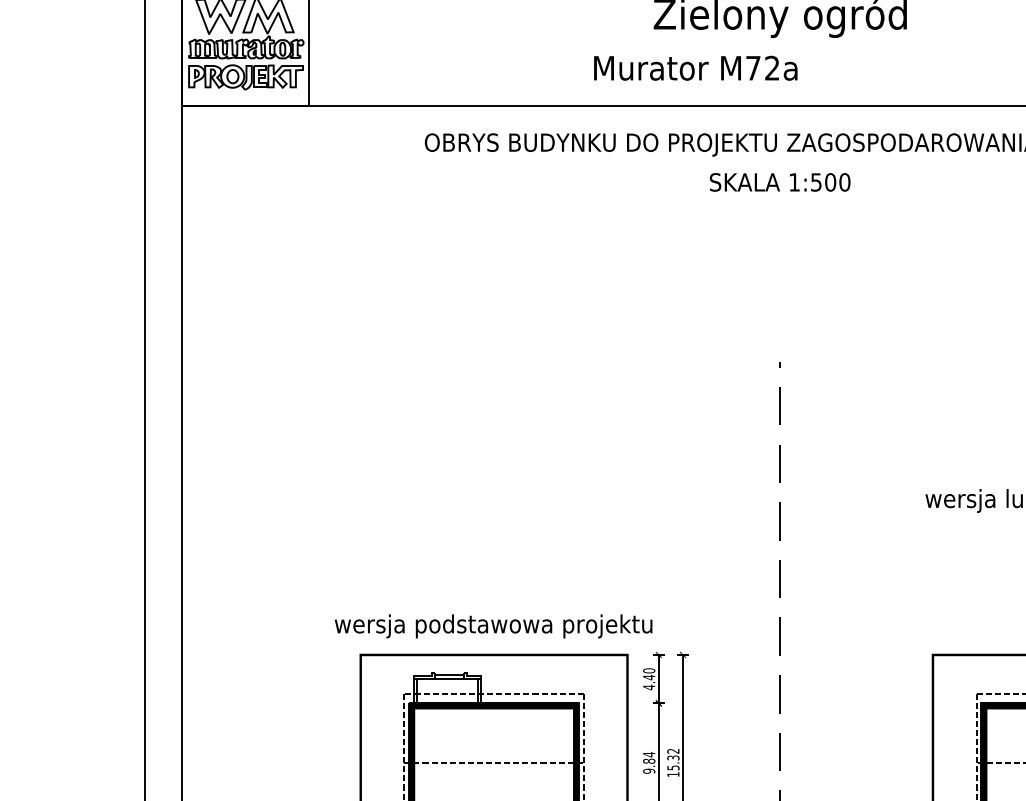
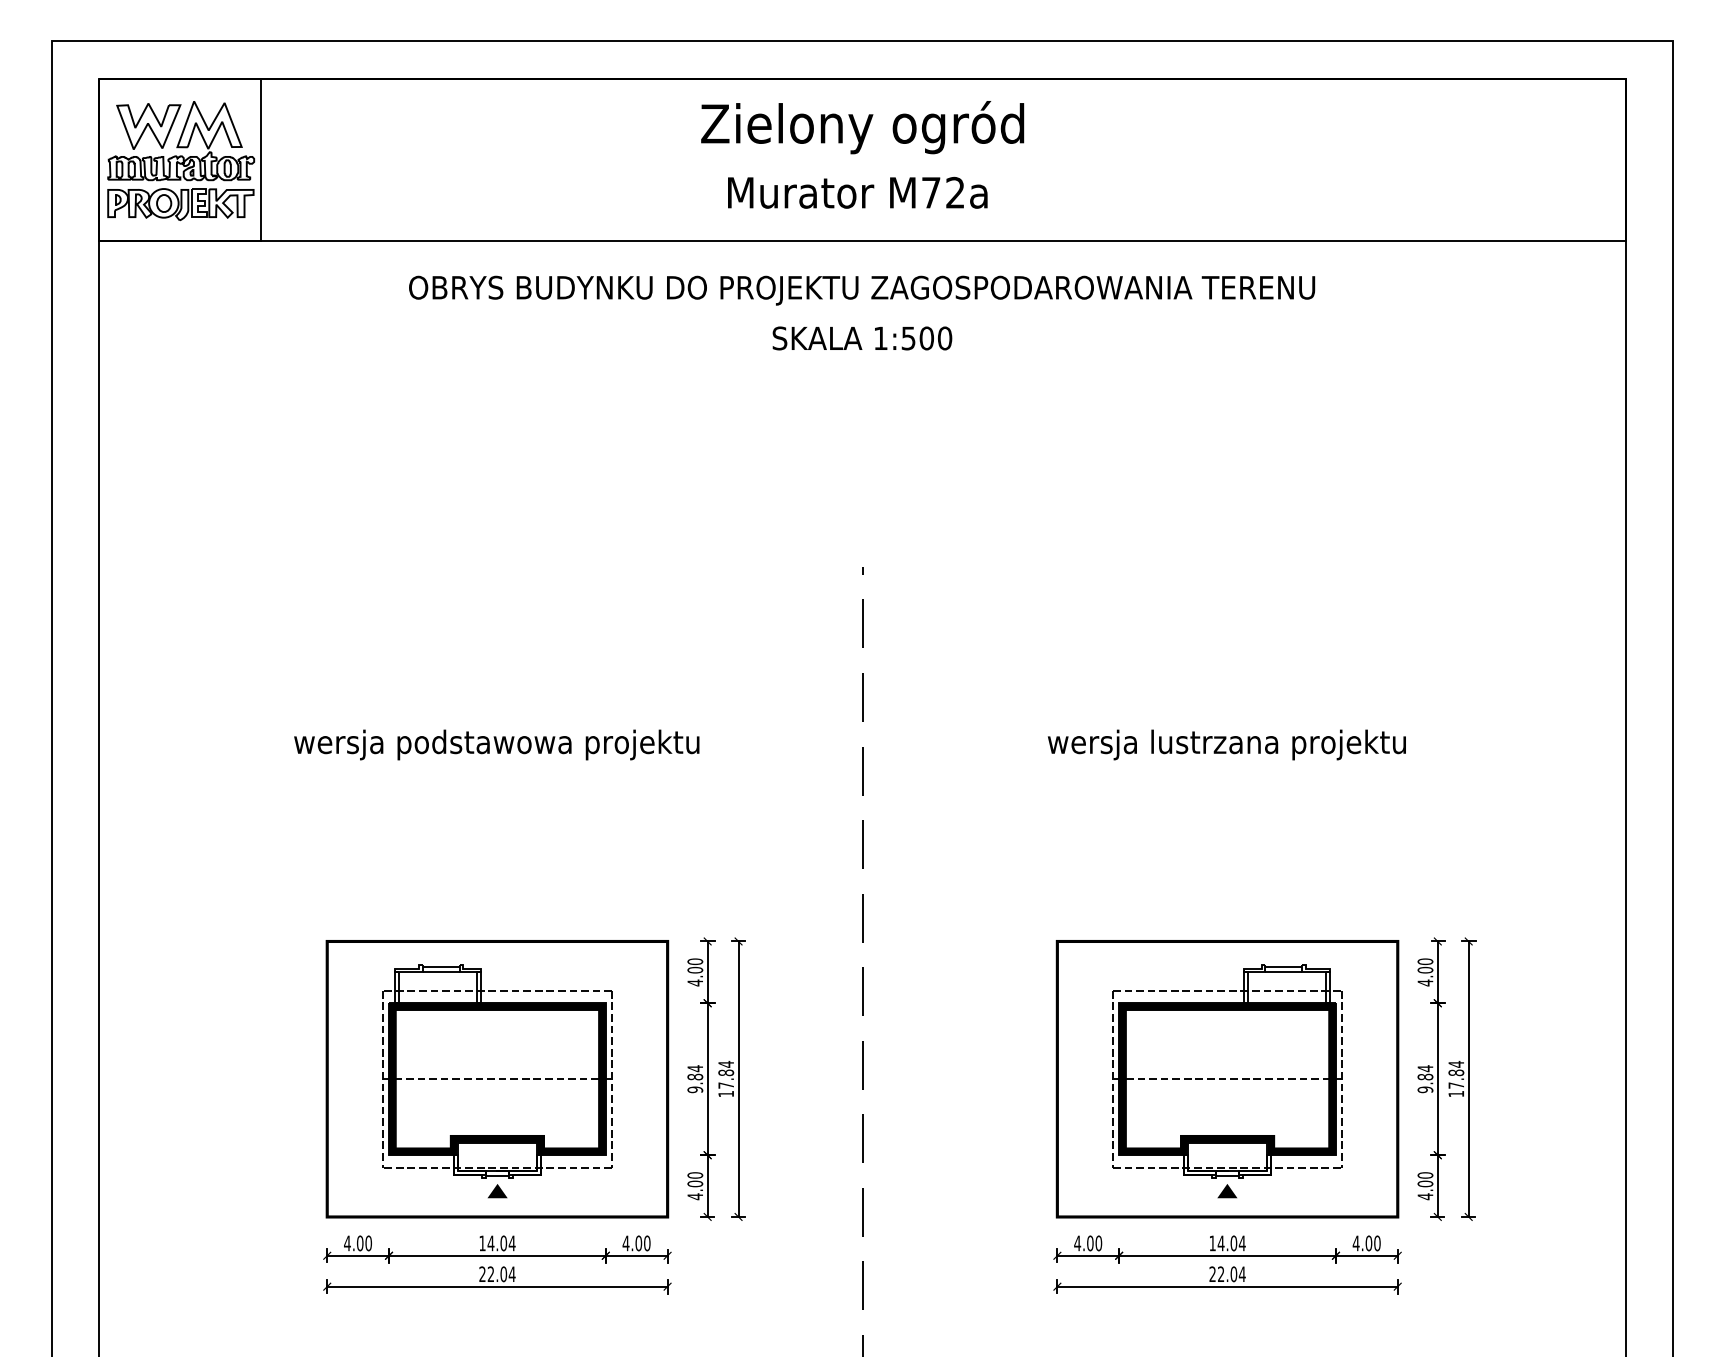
text: (695, 68) -> (857, 192), moved
text: (493, 626) -> (496, 744), moved
text: (649, 676) -> (695, 969), 4.40 -> 4.00
text: (673, 759) -> (726, 1074), 15.32 -> 17.84

